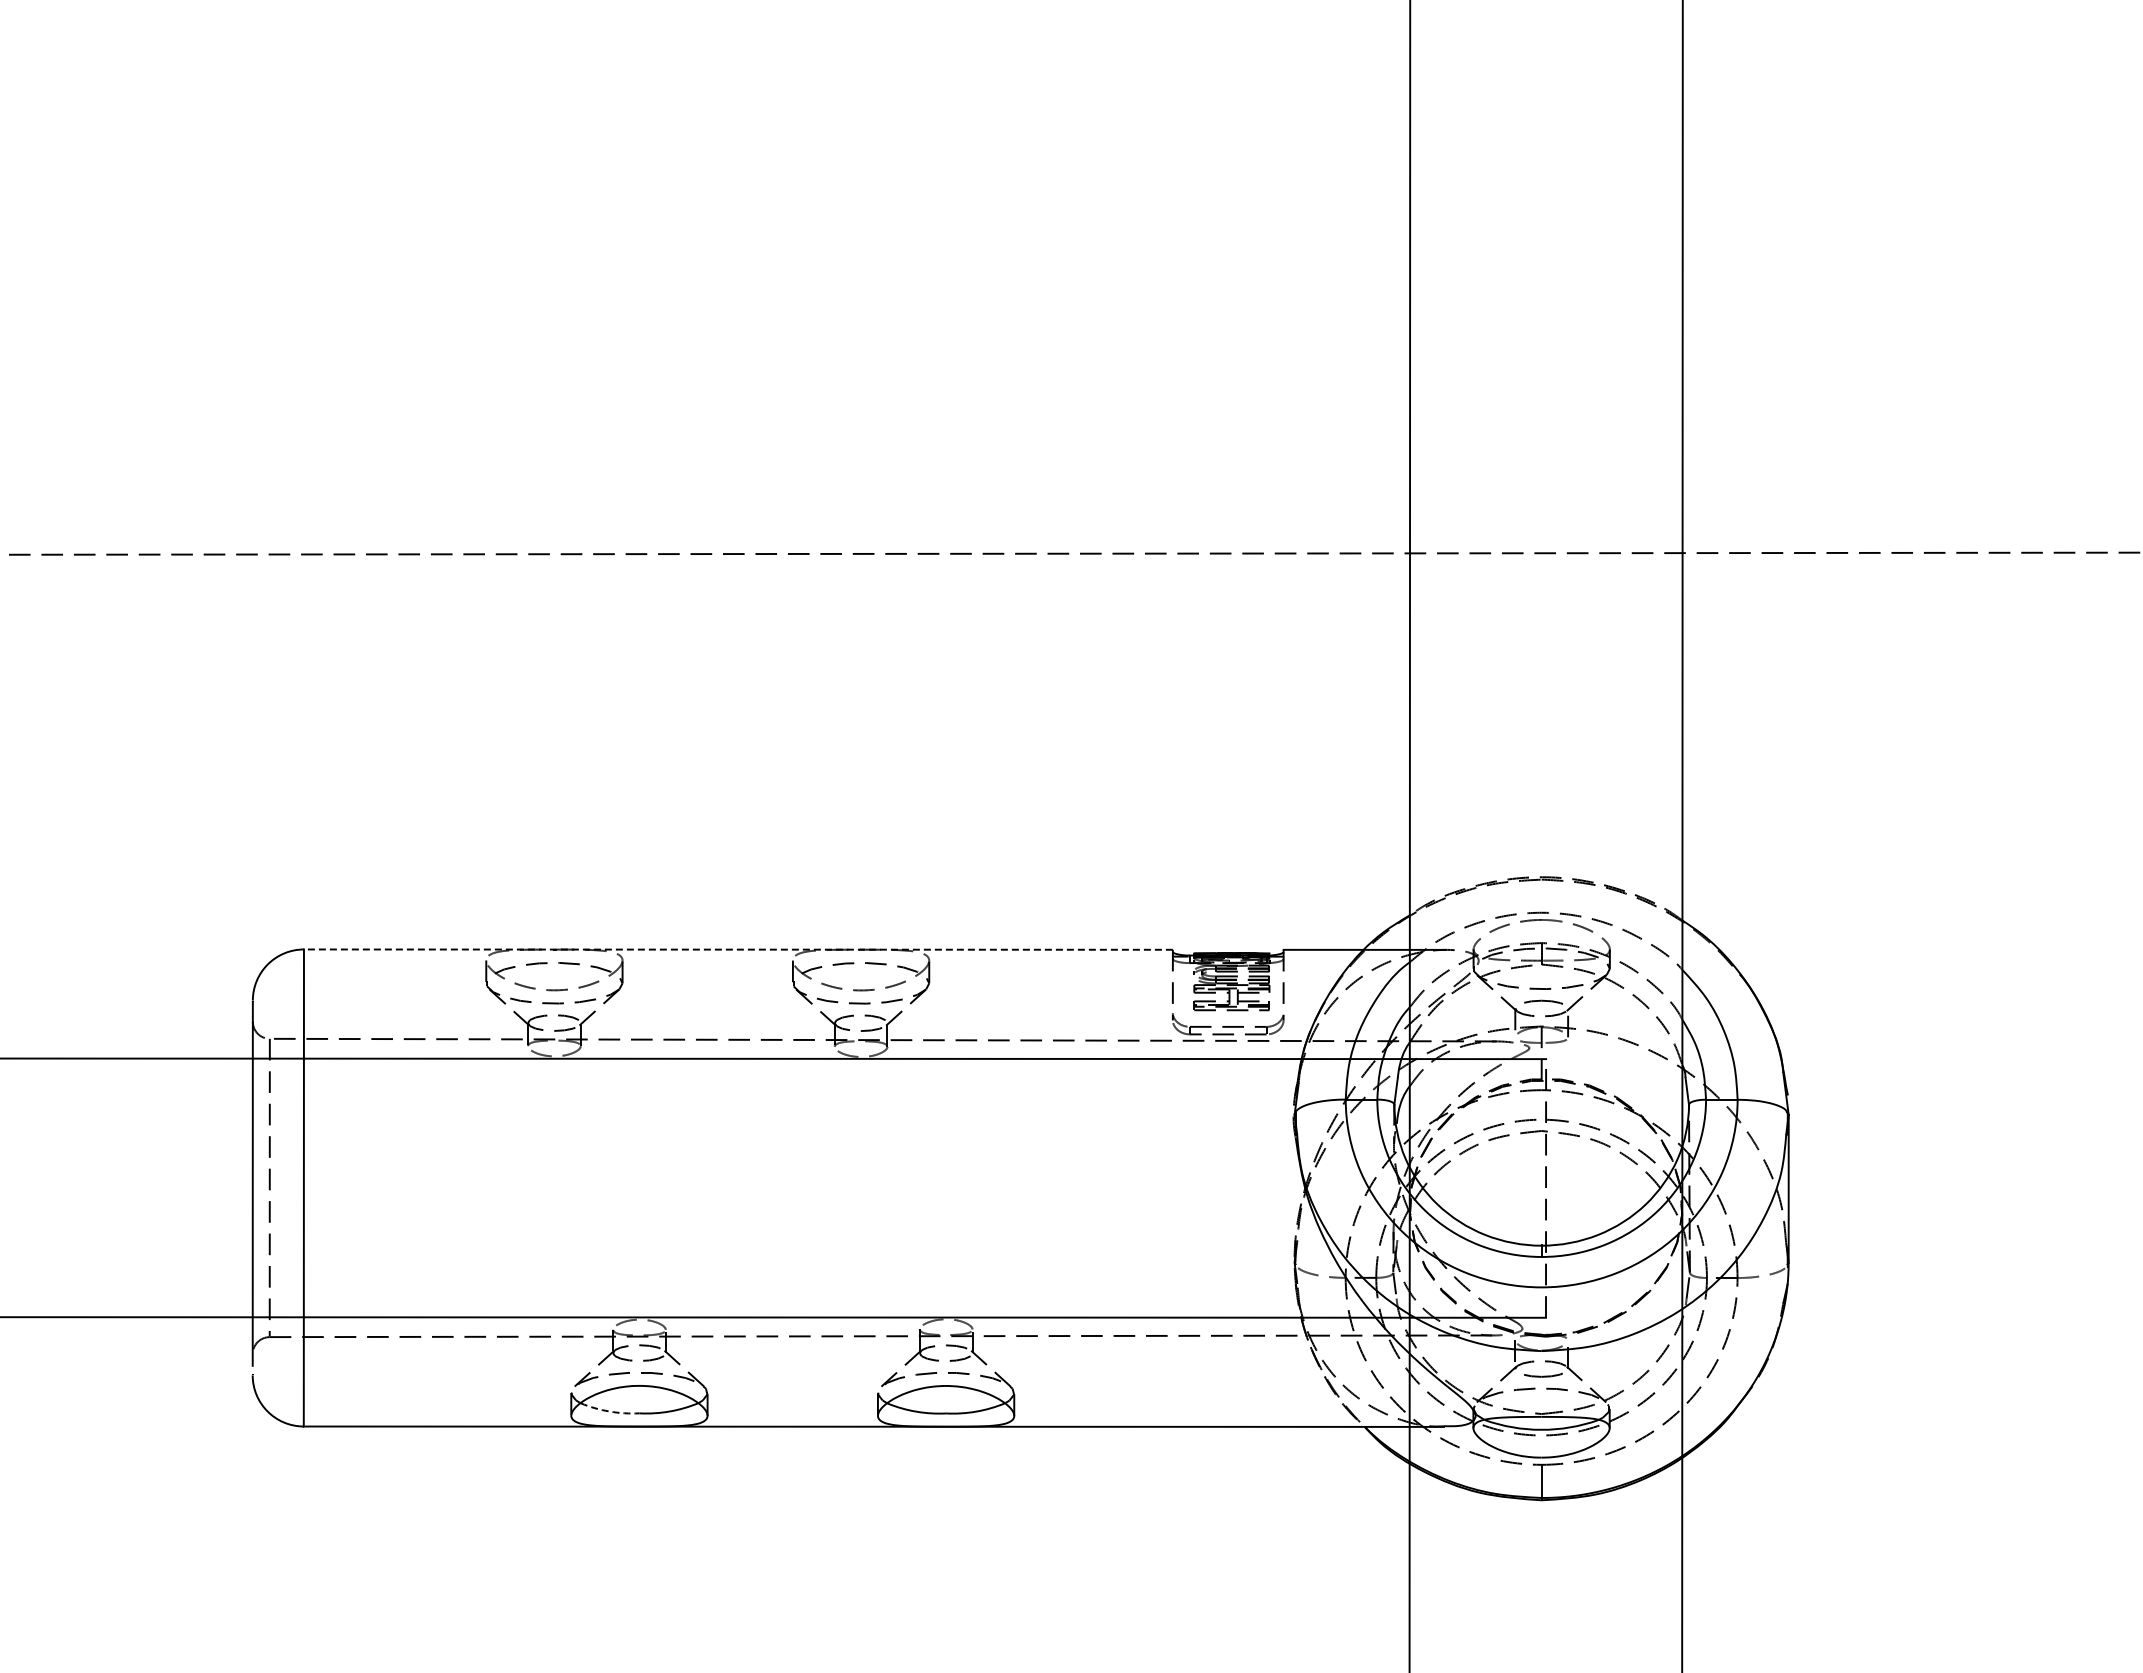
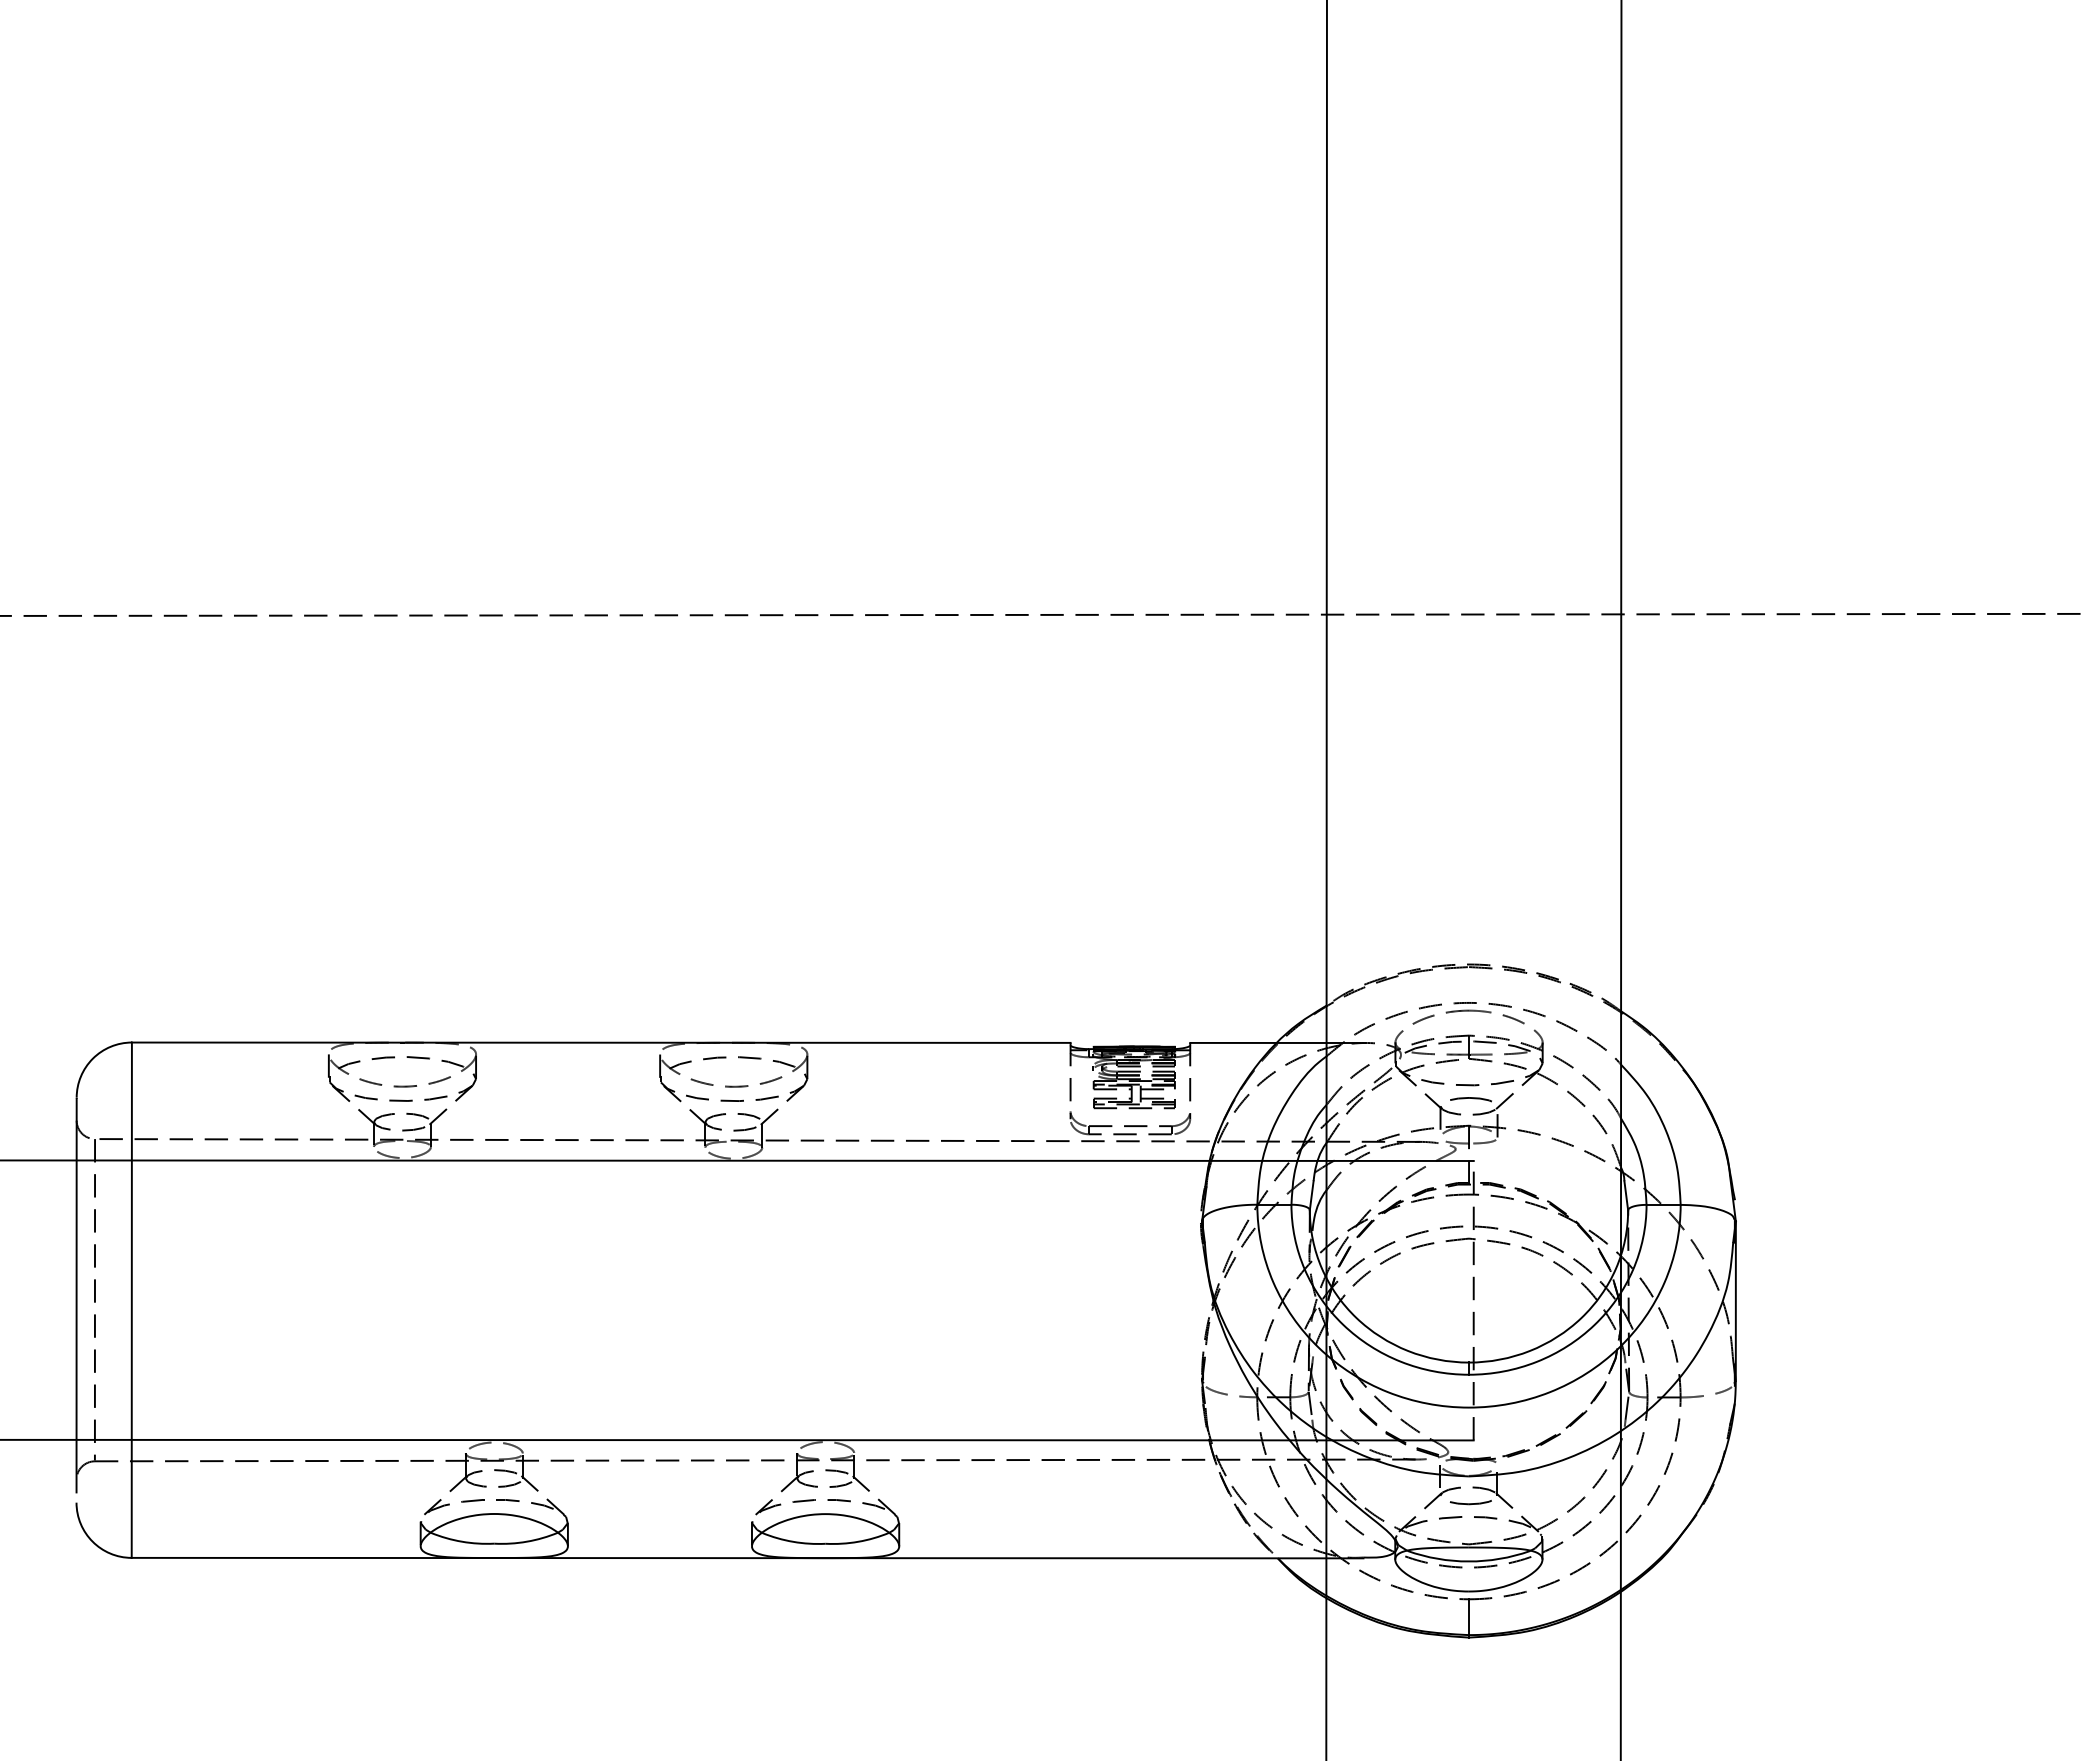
line: (737, 949) -> (600, 1042), dashed -> solid
arc: (609, 1411) -> (461, 1541), dashed -> solid

